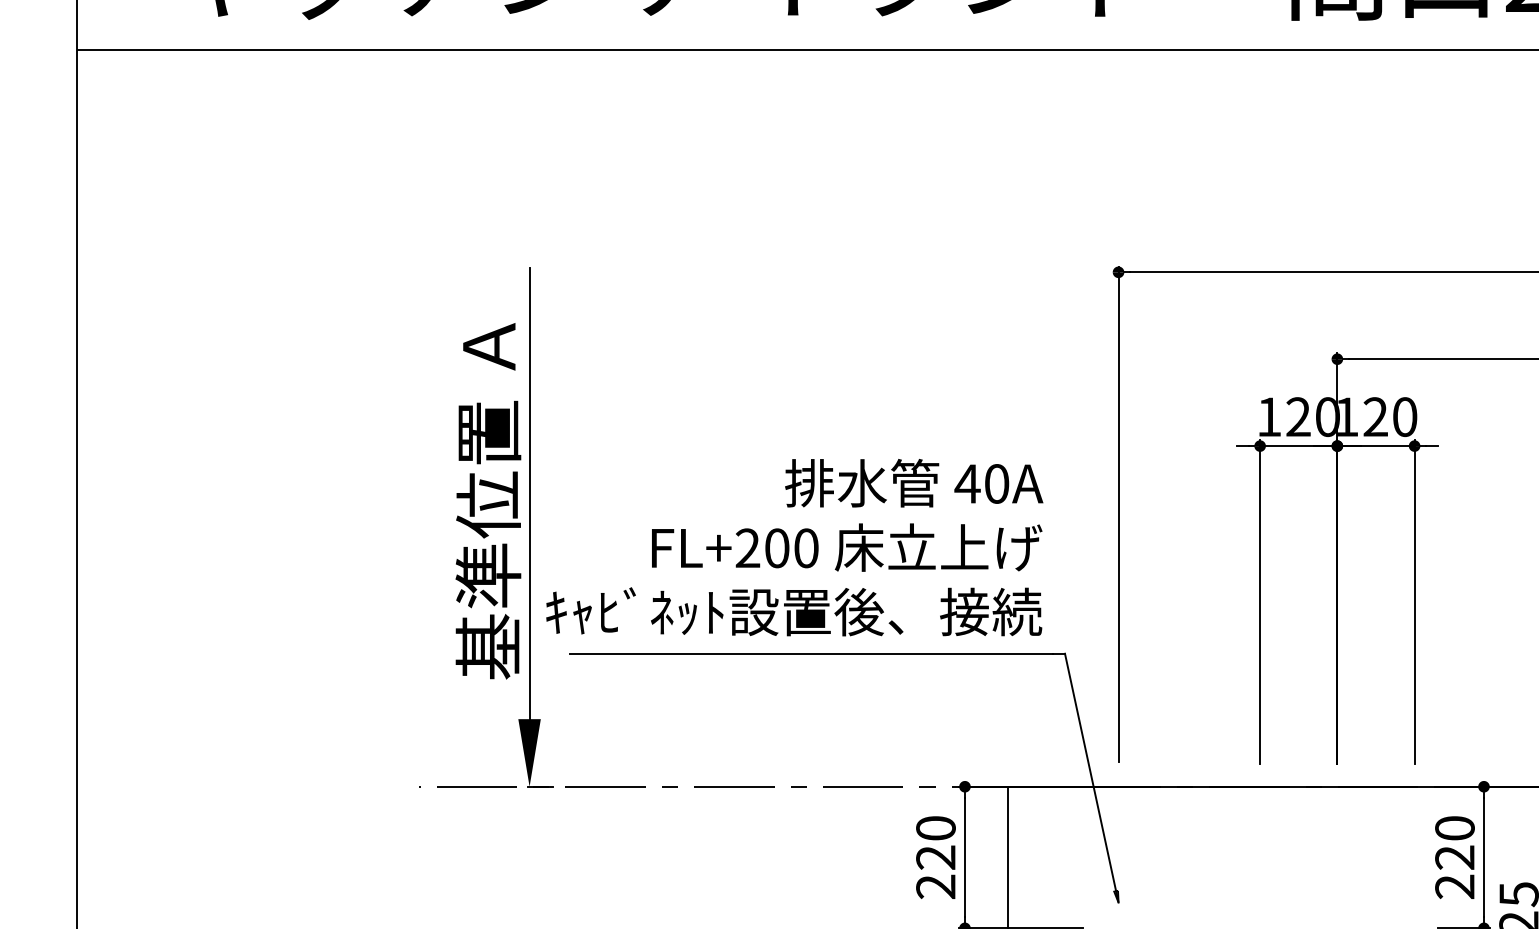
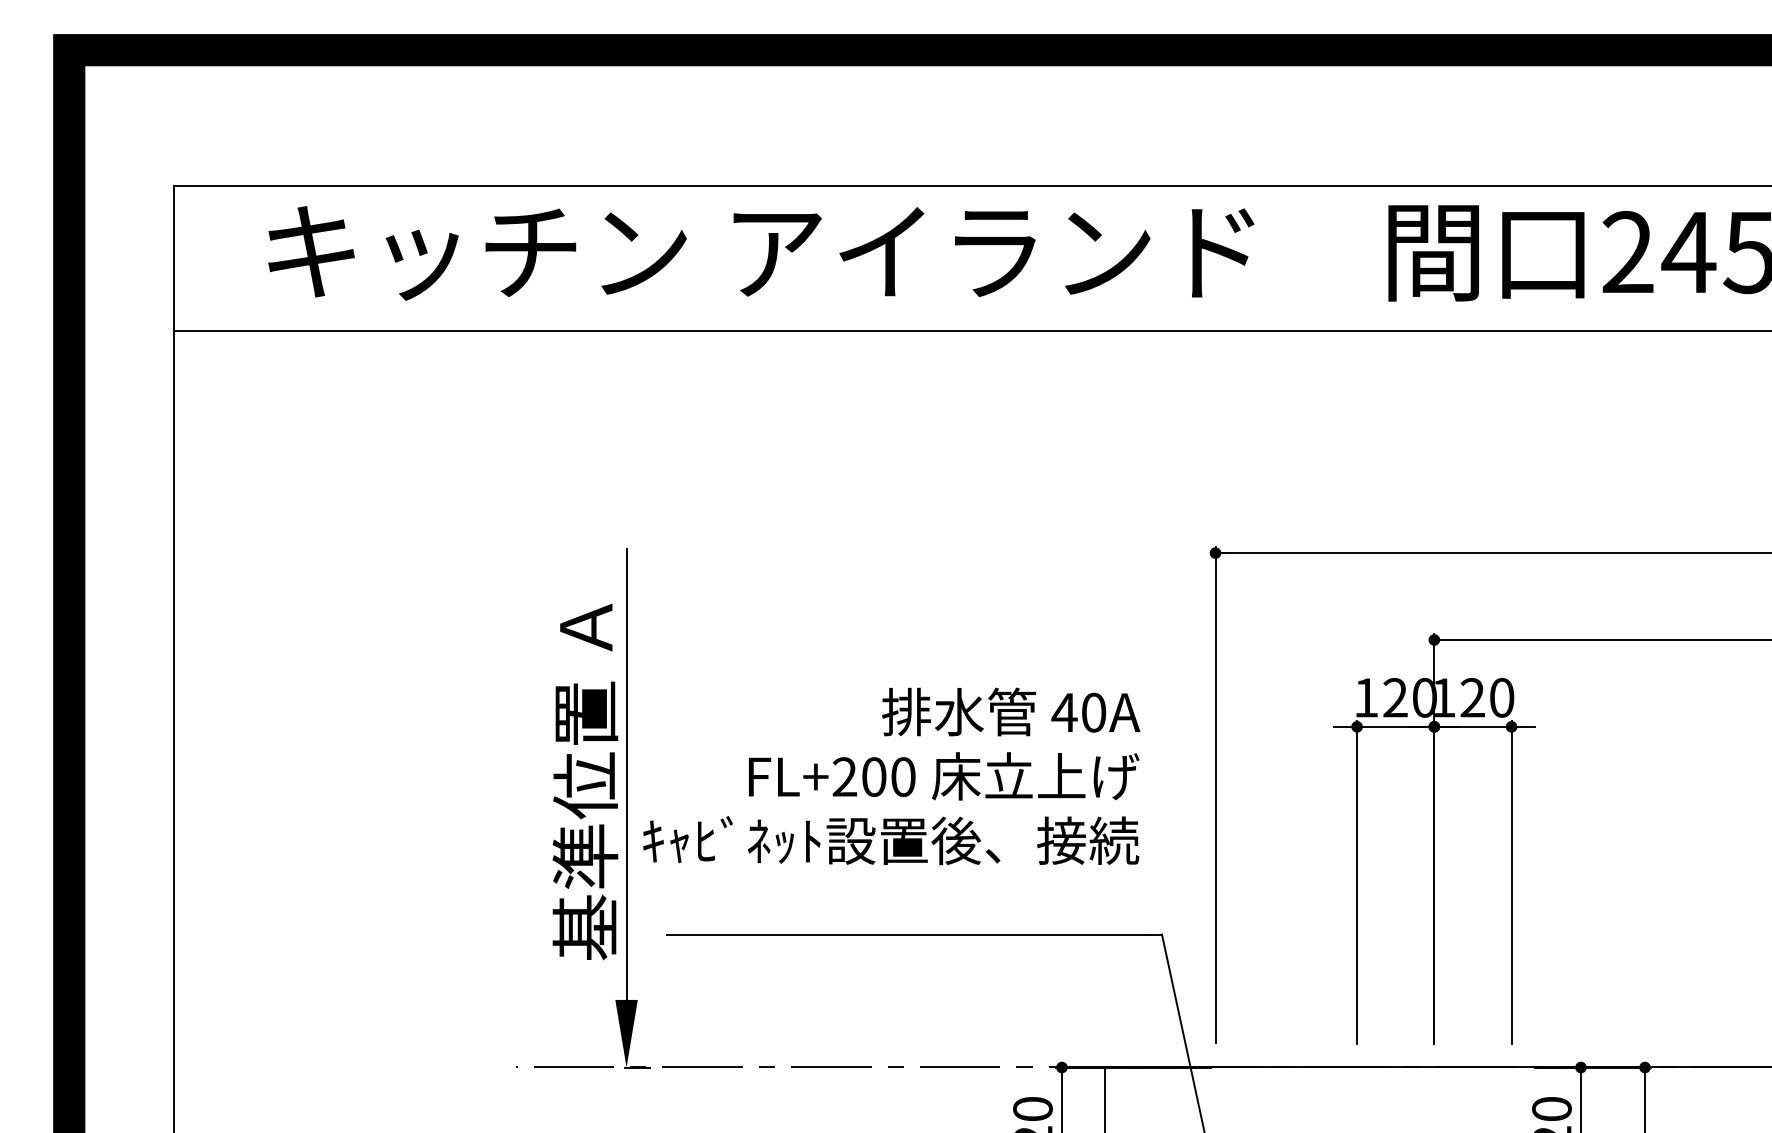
text: (794, 547) -> (891, 776), moved

